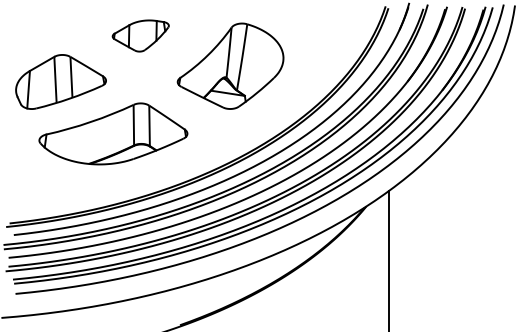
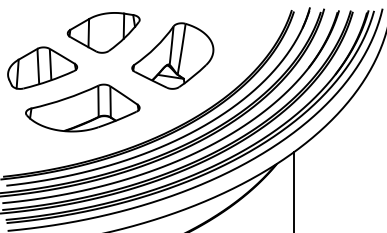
part: (140, 35) -> (103, 32), size x1.67

